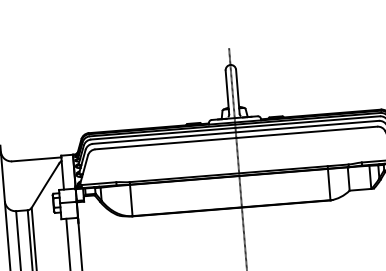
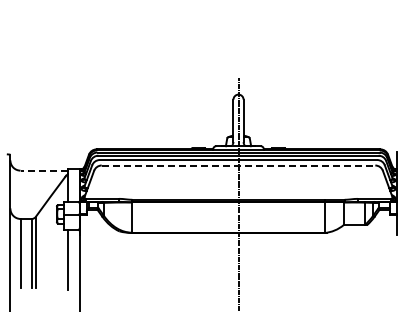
line: (236, 138) -> (238, 165), solid -> dashed
line: (36, 159) -> (44, 170), solid -> dashed

